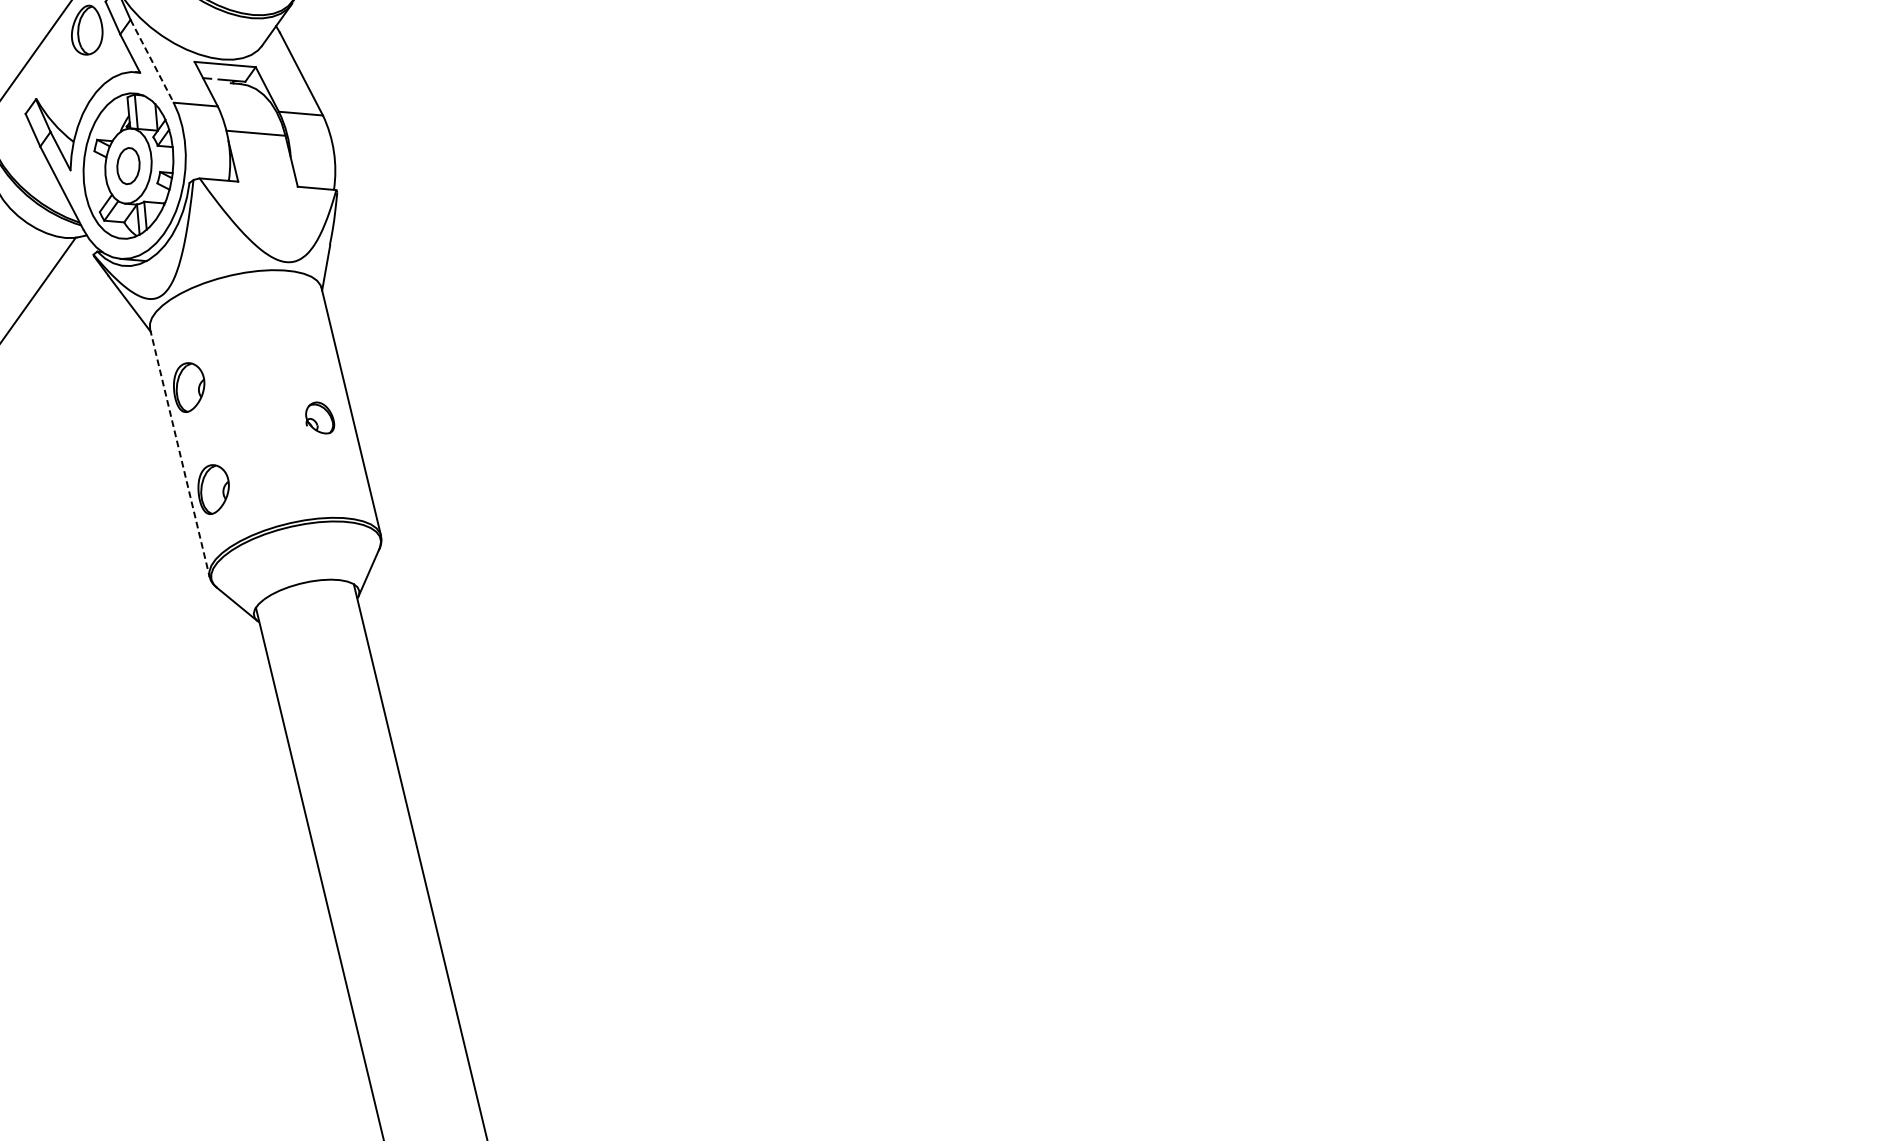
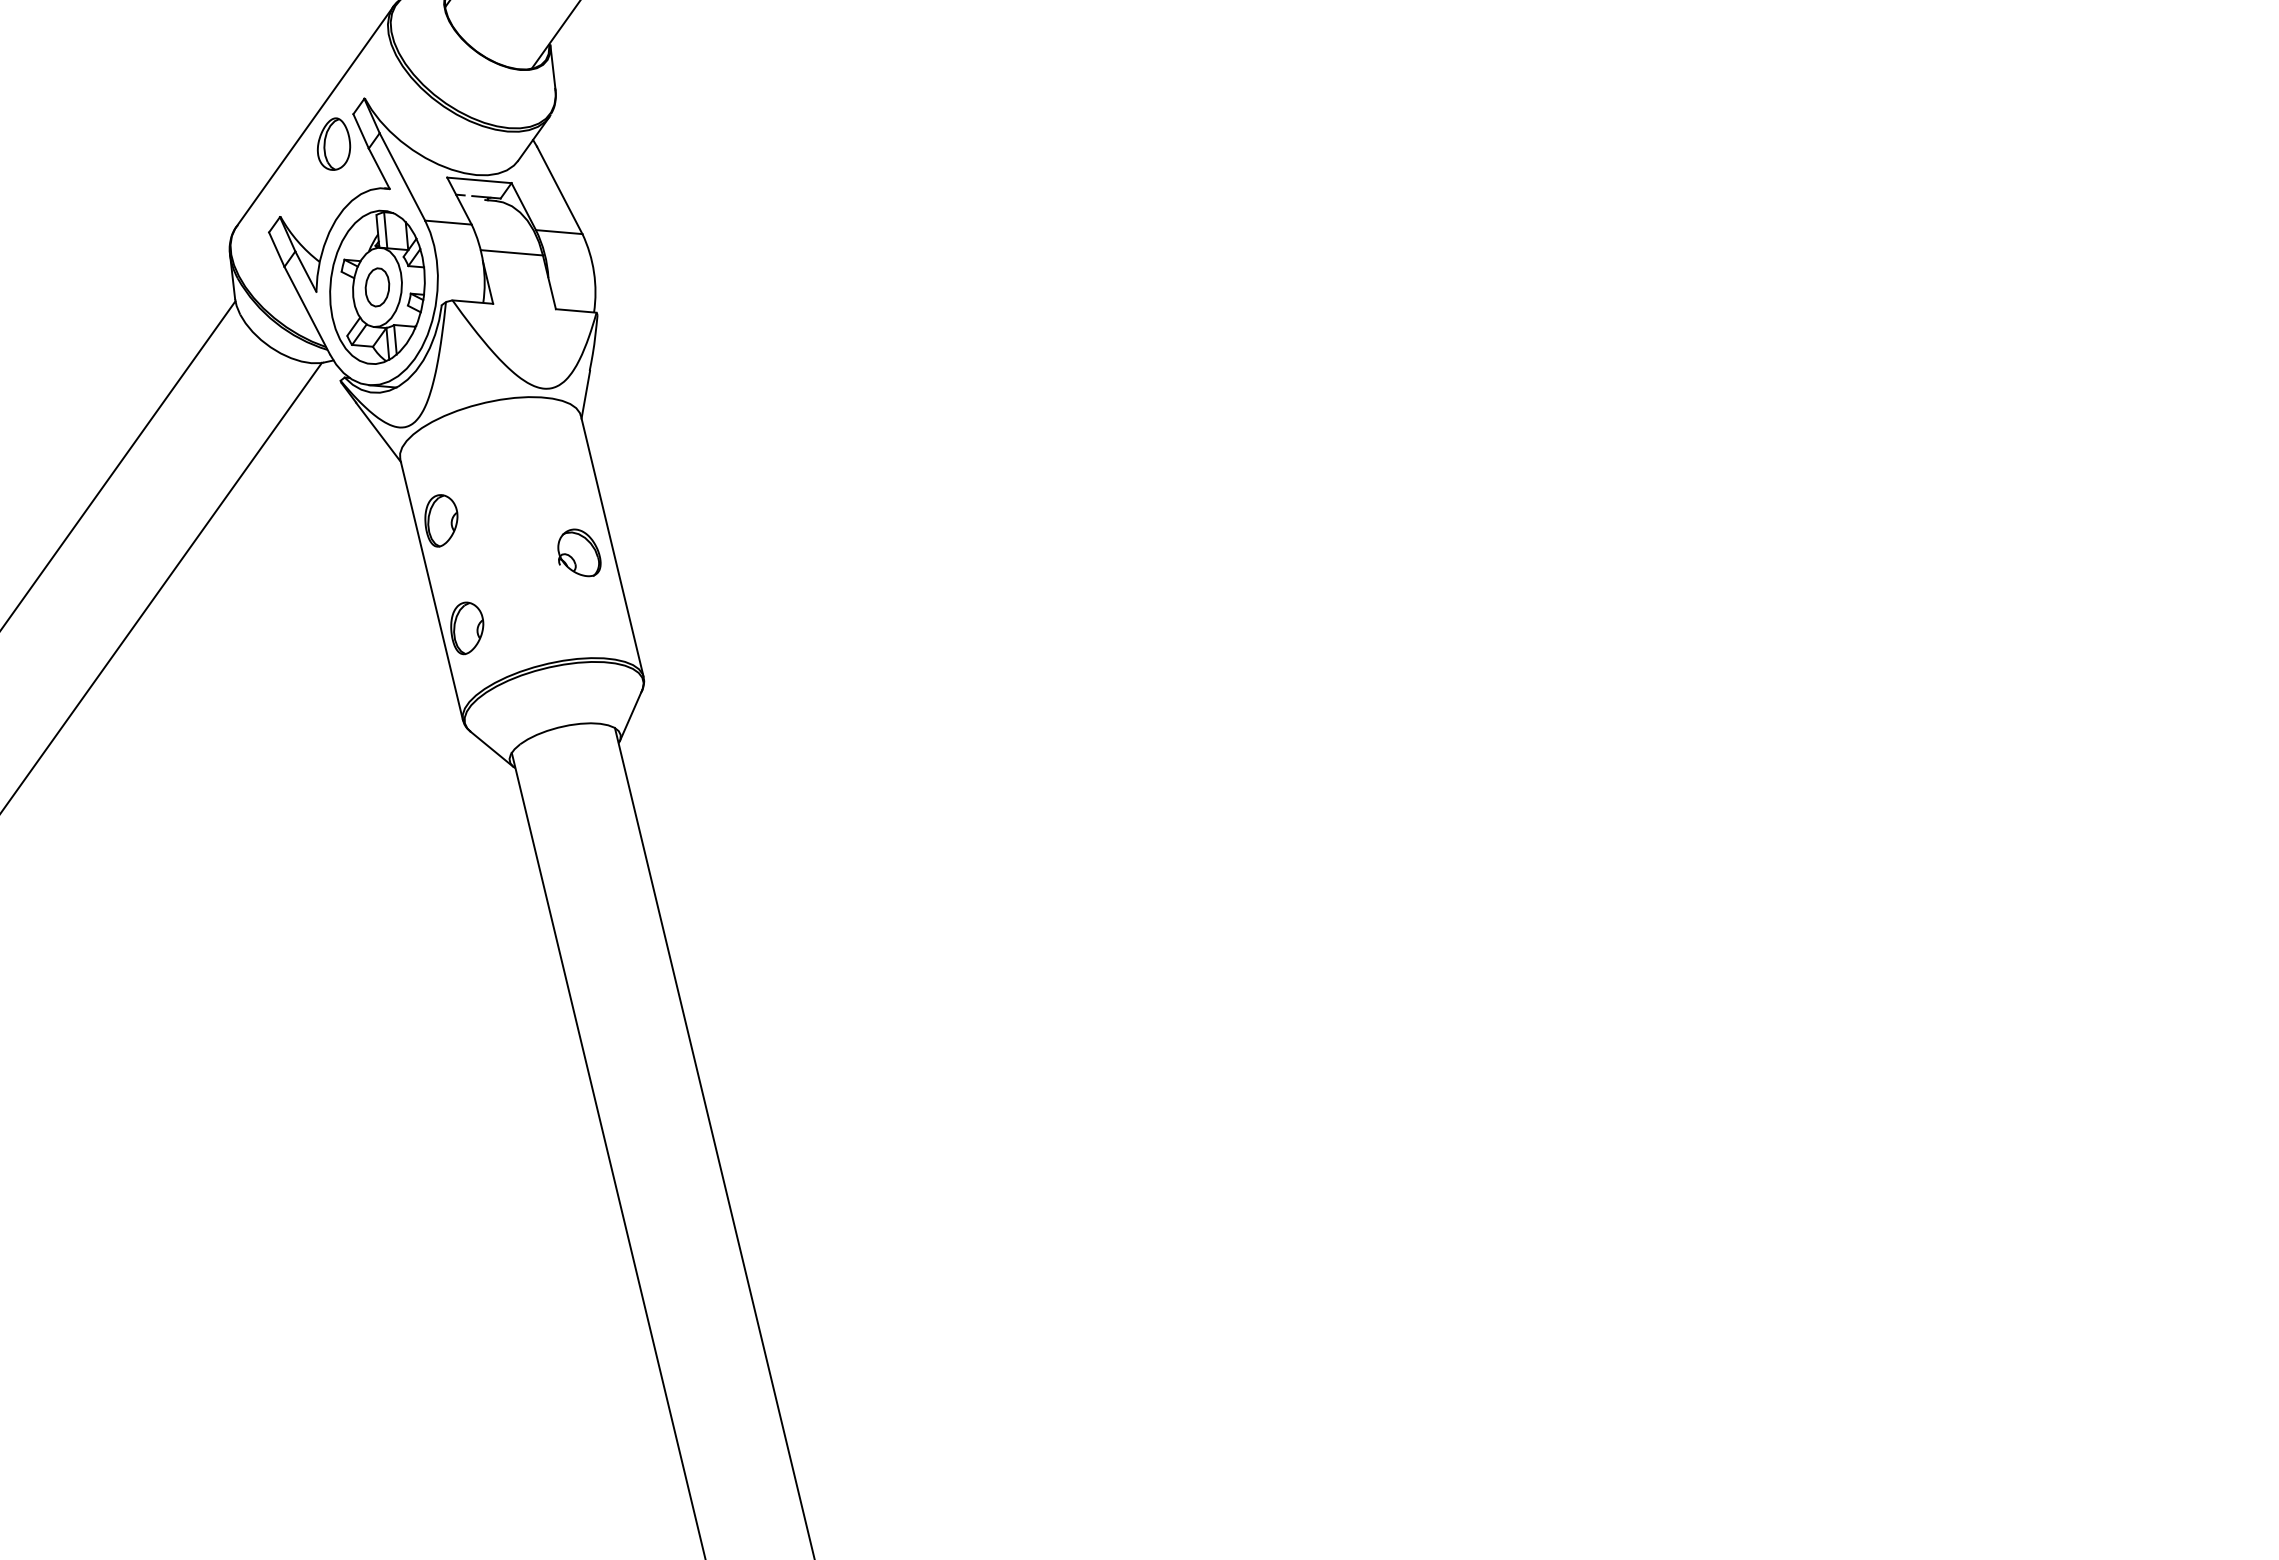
line: (152, 61) -> (402, 177), dashed -> solid
part: (320, 417) -> (579, 552), size x1.43
line: (179, 453) -> (431, 590), dashed -> solid

